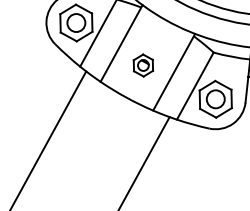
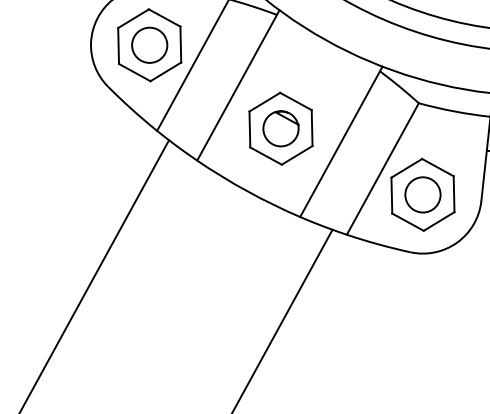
part: (143, 65) -> (281, 128), size x1.67

